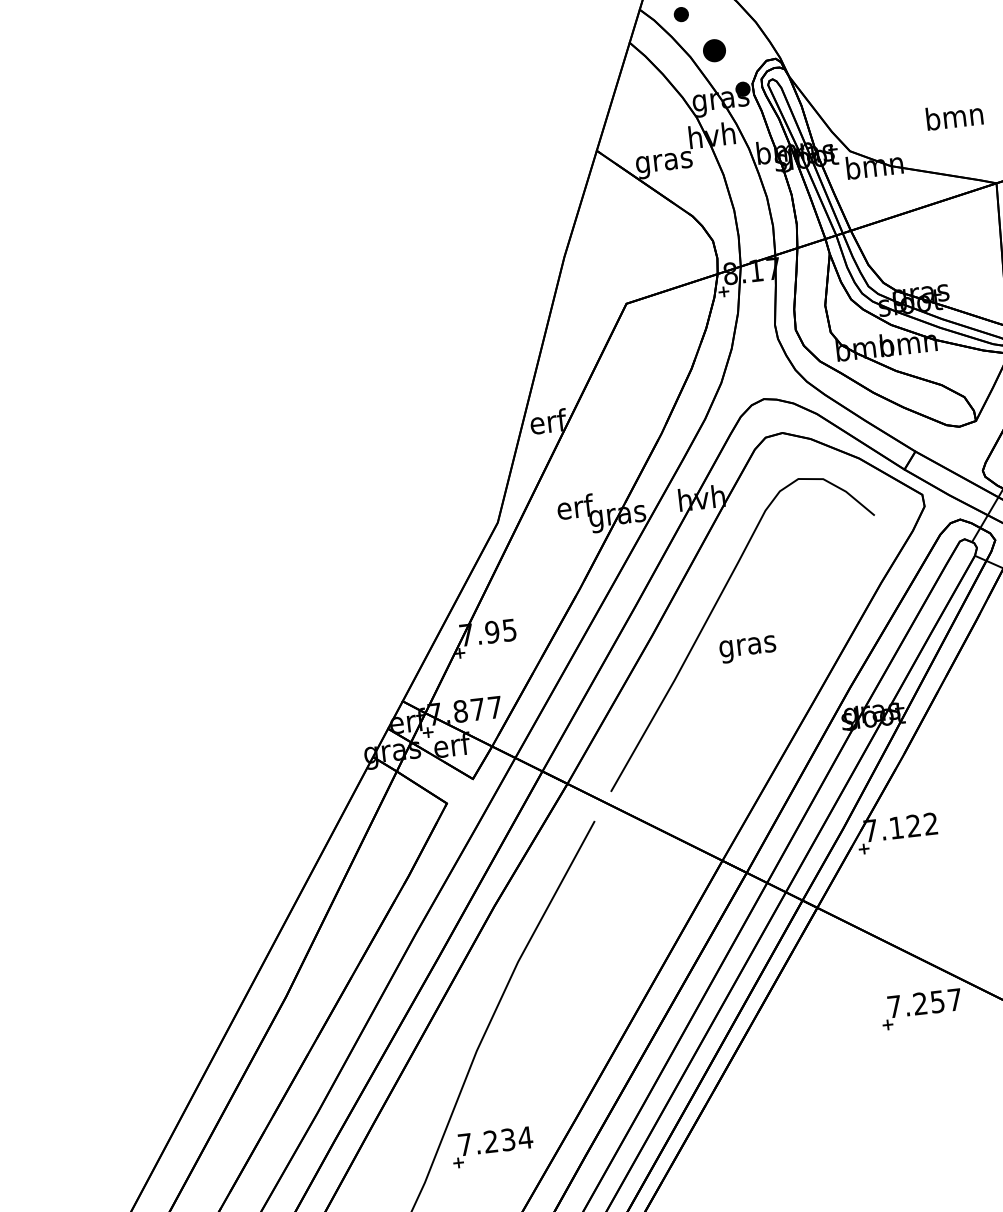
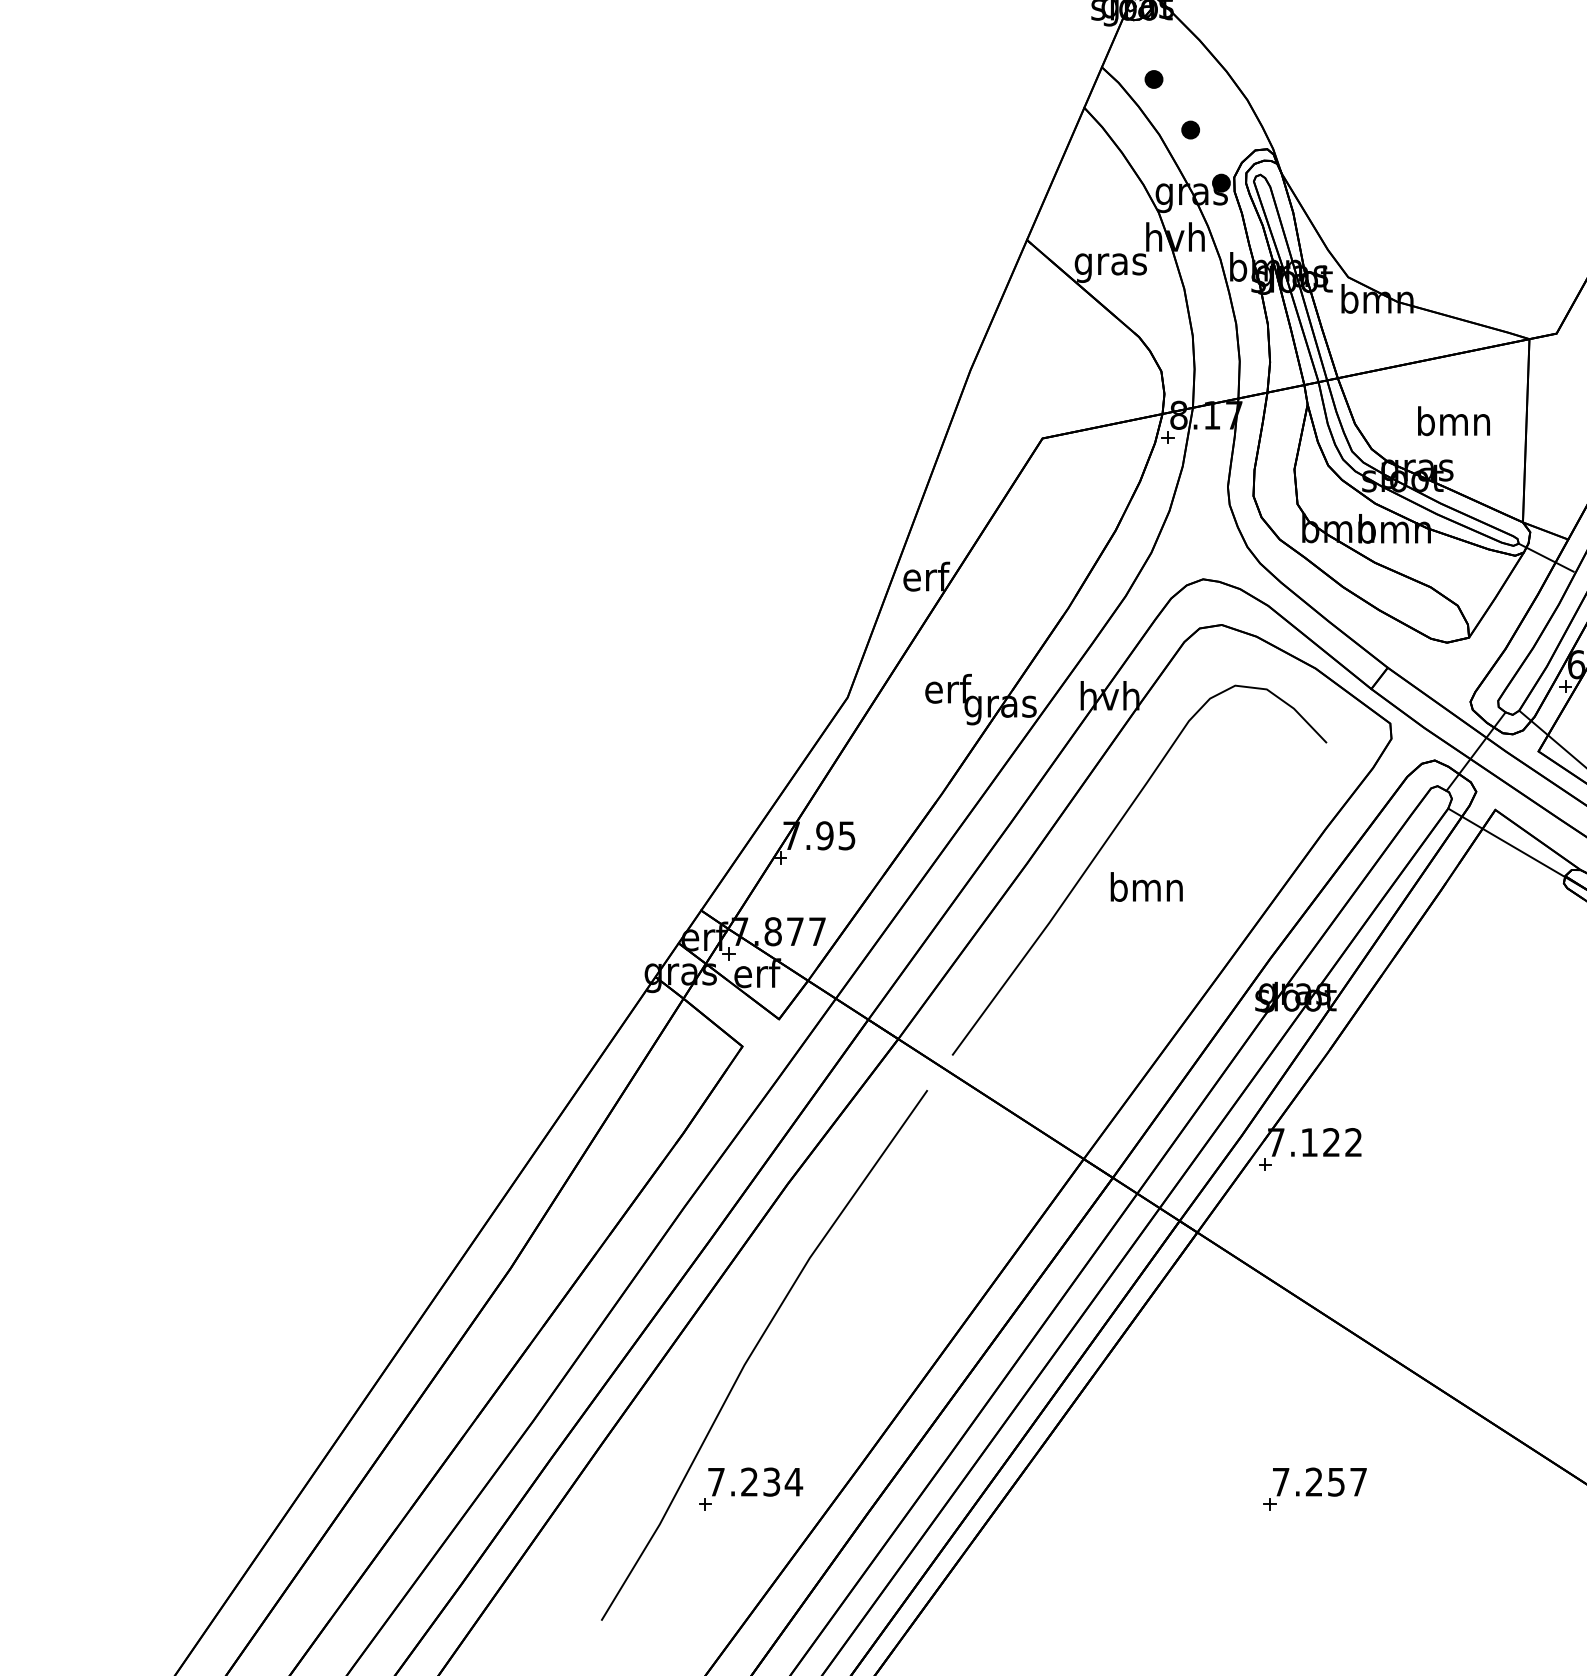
part: (714, 50) -> (1190, 129), size x0.62
text: (954, 116) -> (1453, 421), moved
text: (747, 646) -> (1146, 890), gras -> bmn
part: (921, 1008) -> (1314, 1488), moved

